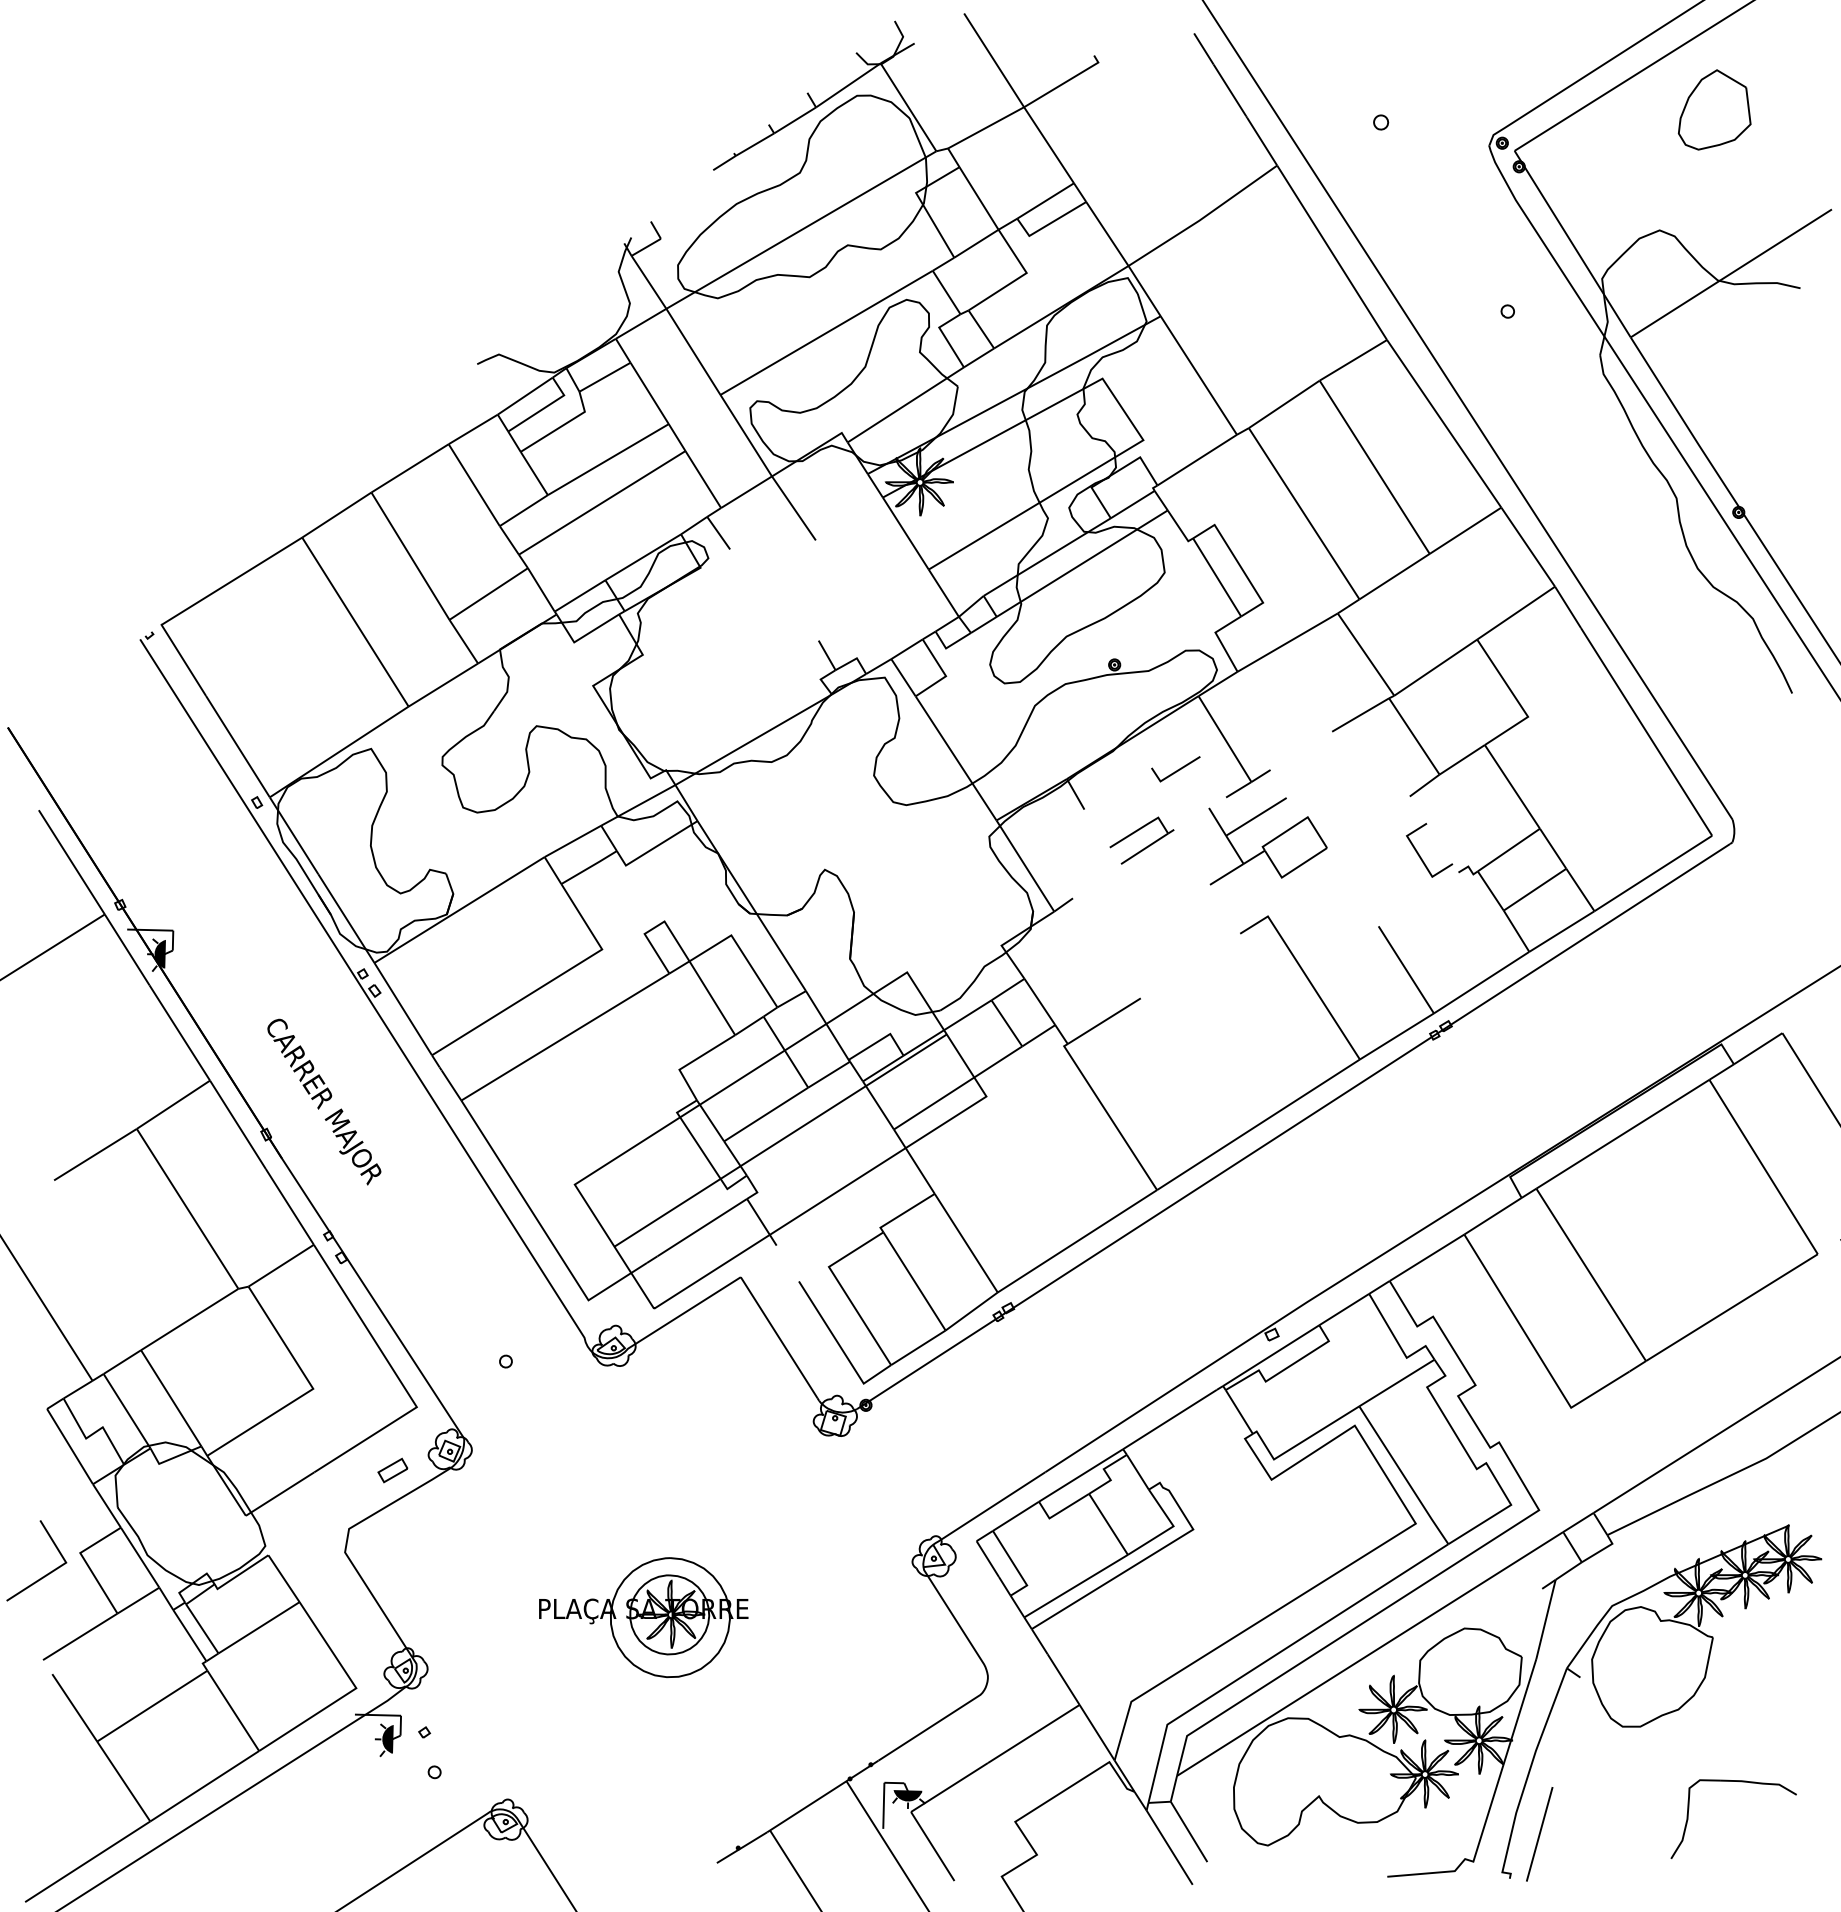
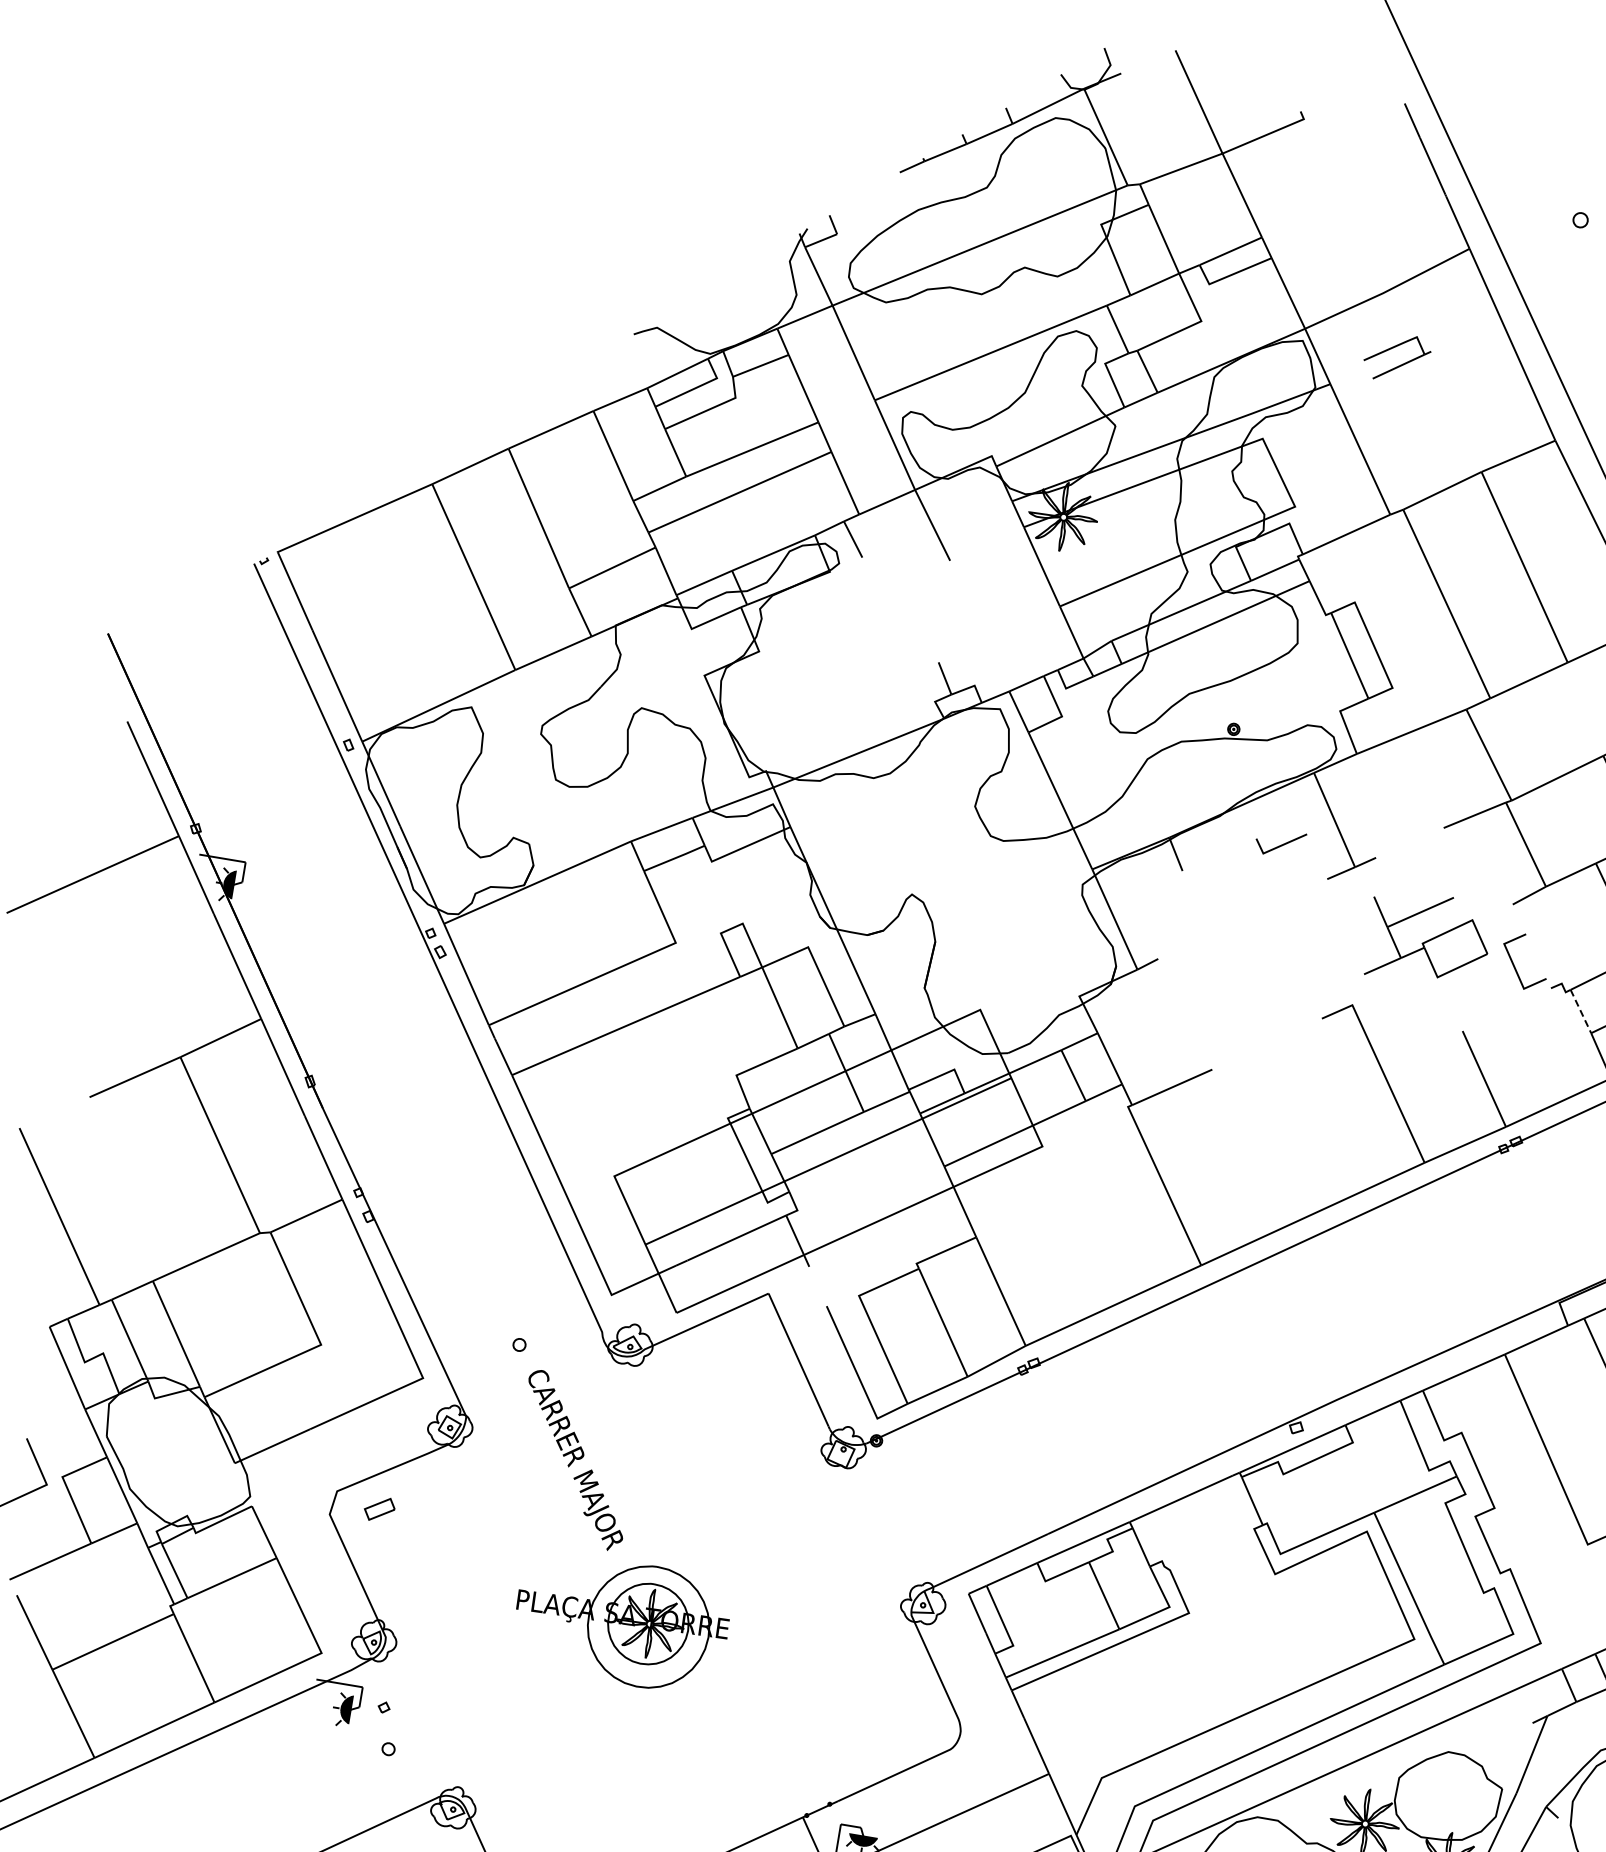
part: (1267, 841) -> (1428, 938), moved
part: (1144, 847) -> (1398, 365), moved
line: (1490, 891) -> (1580, 1011), solid -> dashed
text: (324, 1101) -> (575, 1459), moved
part: (392, 1470) -> (379, 1509), moved

